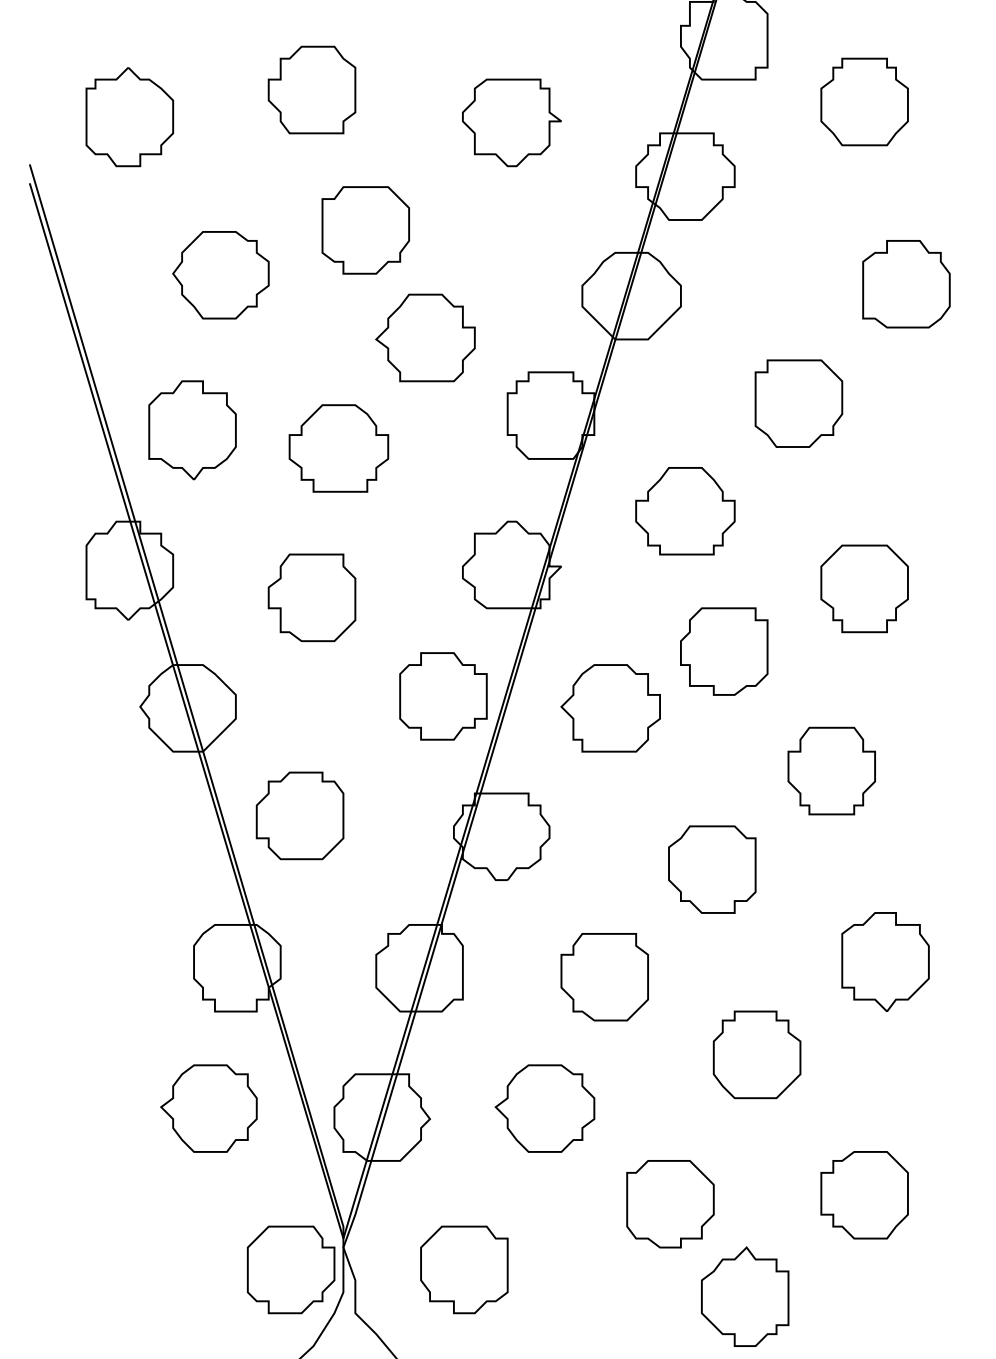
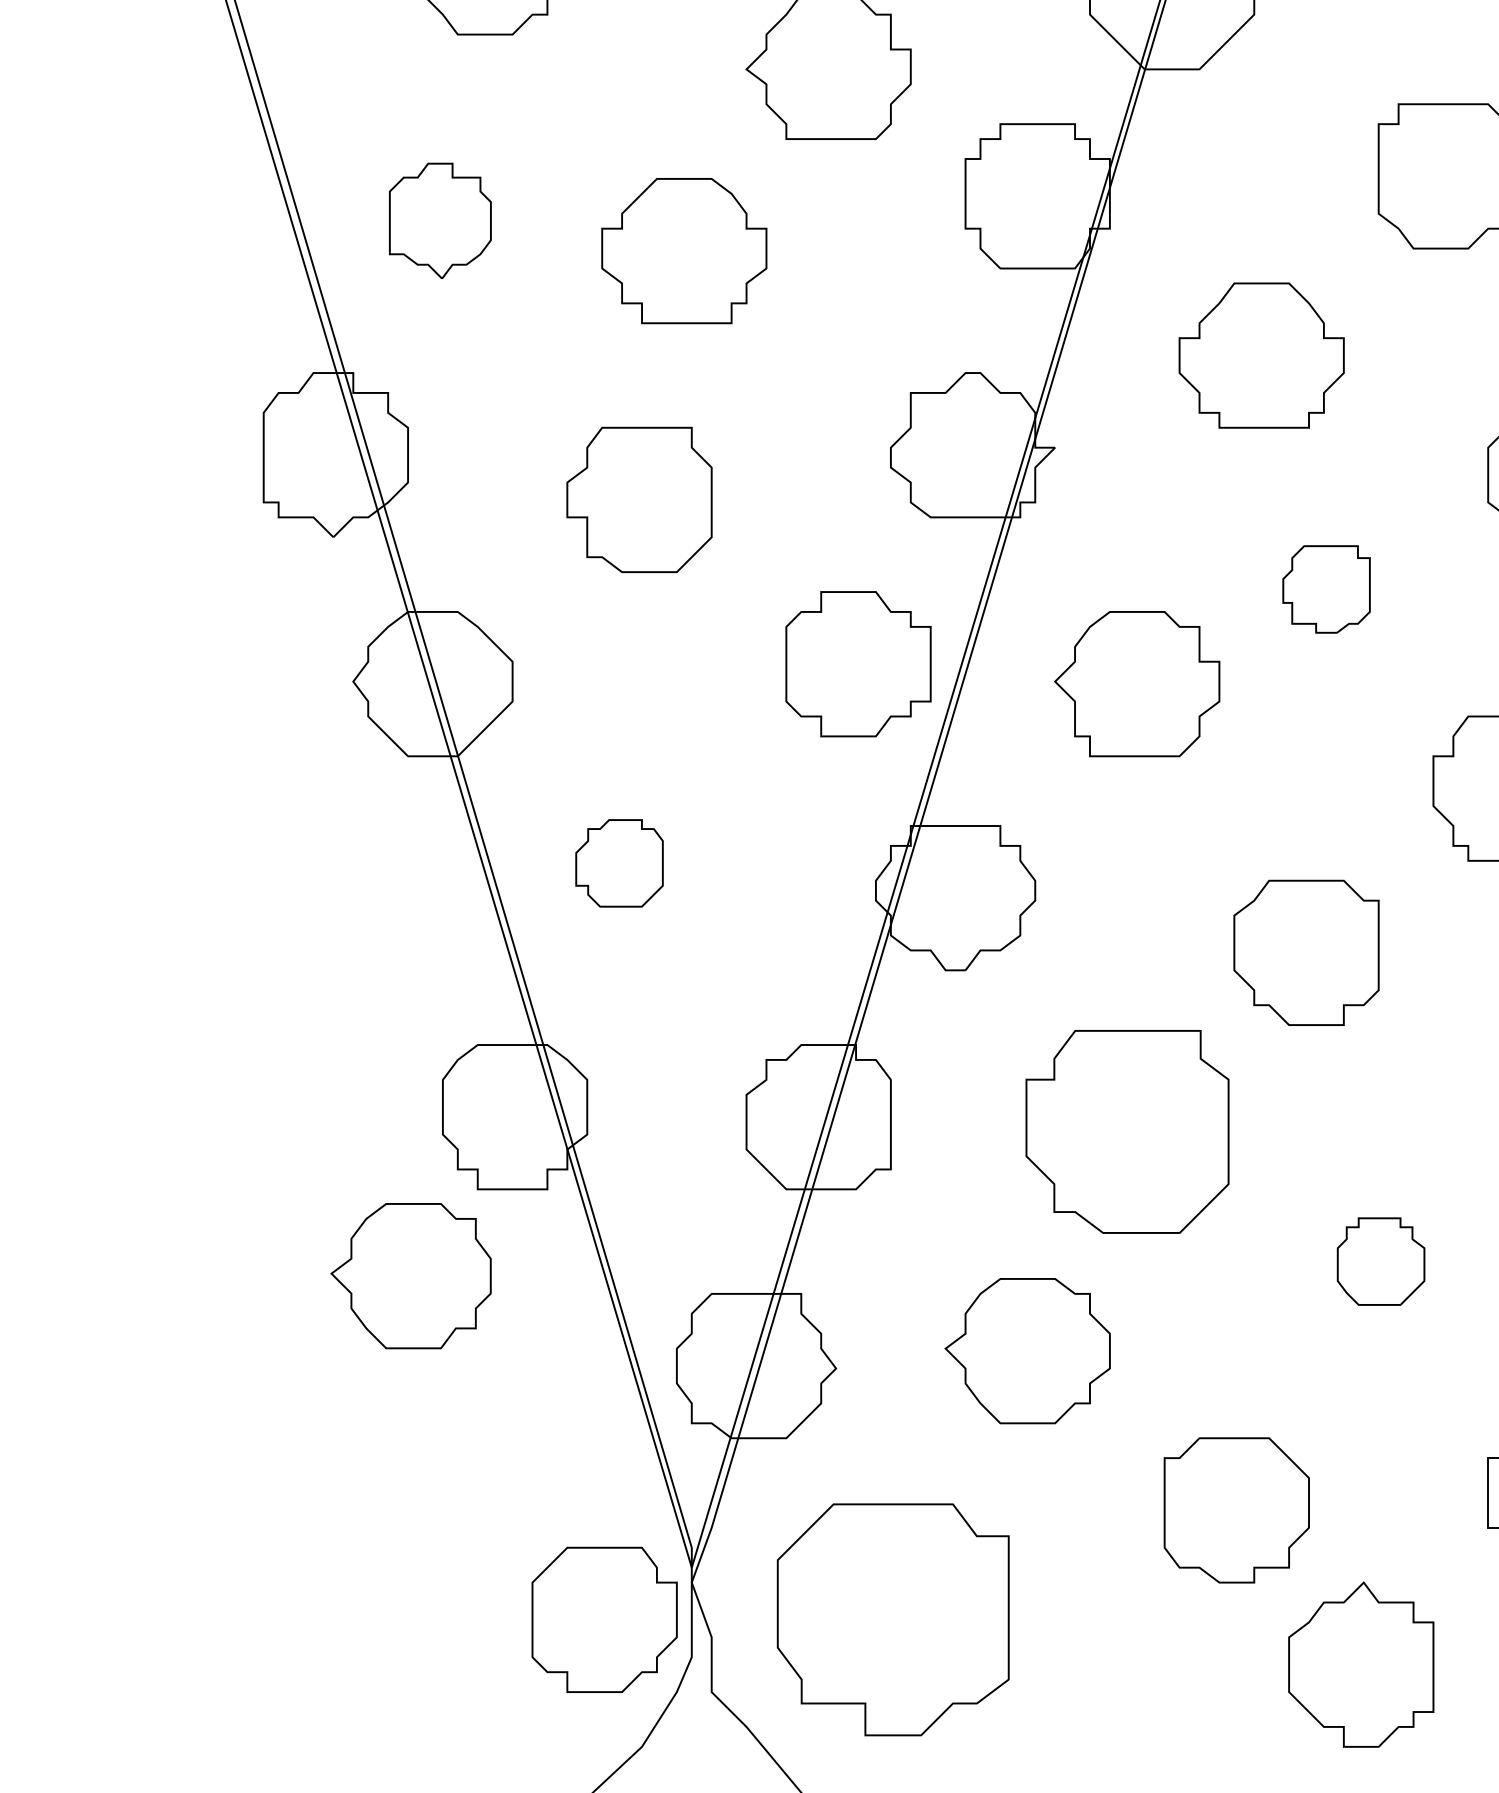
part: (192, 430) -> (440, 221), size x0.7
part: (724, 651) -> (1326, 589), size x0.6
part: (299, 815) -> (618, 862), size x0.6
part: (604, 977) -> (1126, 1132), size x1.4
part: (756, 1054) -> (1380, 1260), size x0.6
part: (208, 1108) -> (410, 1275), moved
part: (464, 1269) -> (893, 1619), size x1.6

